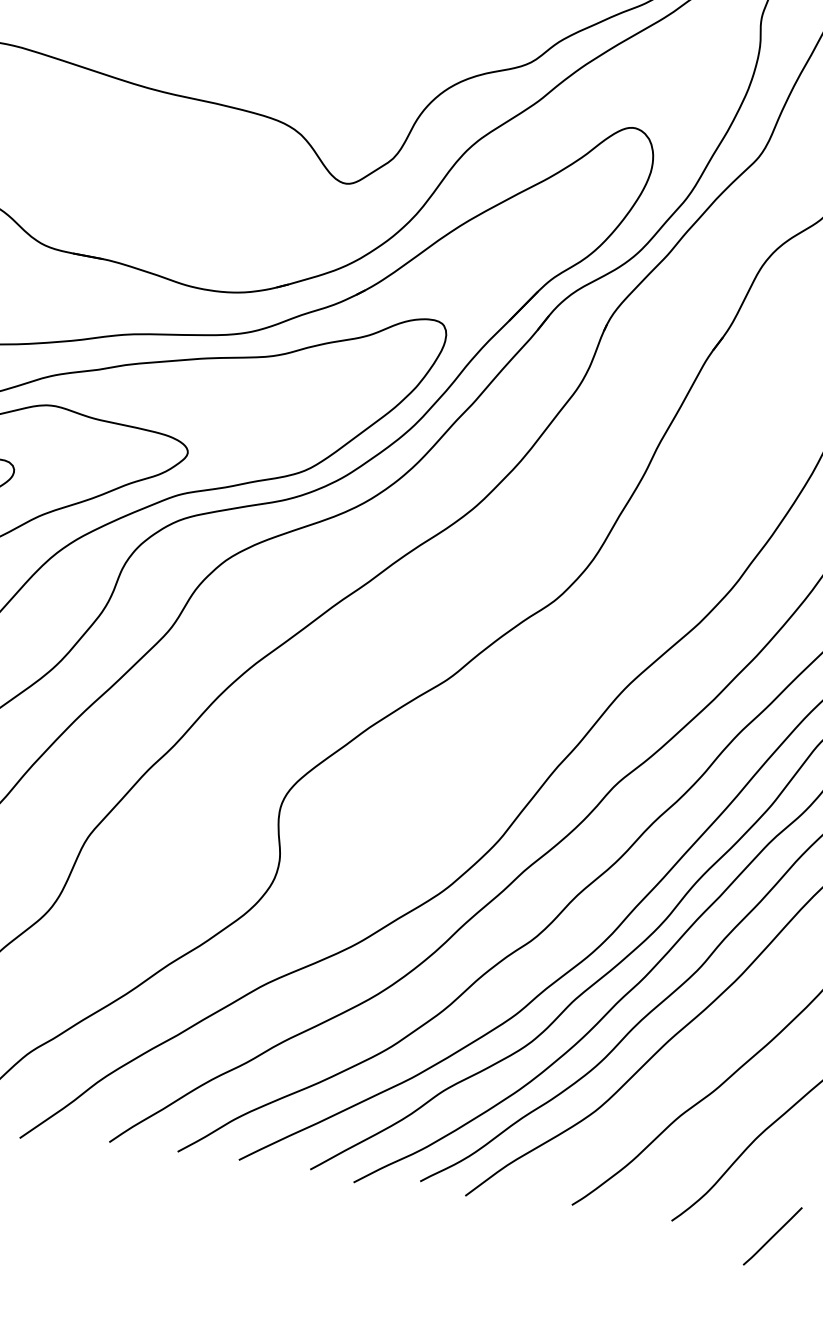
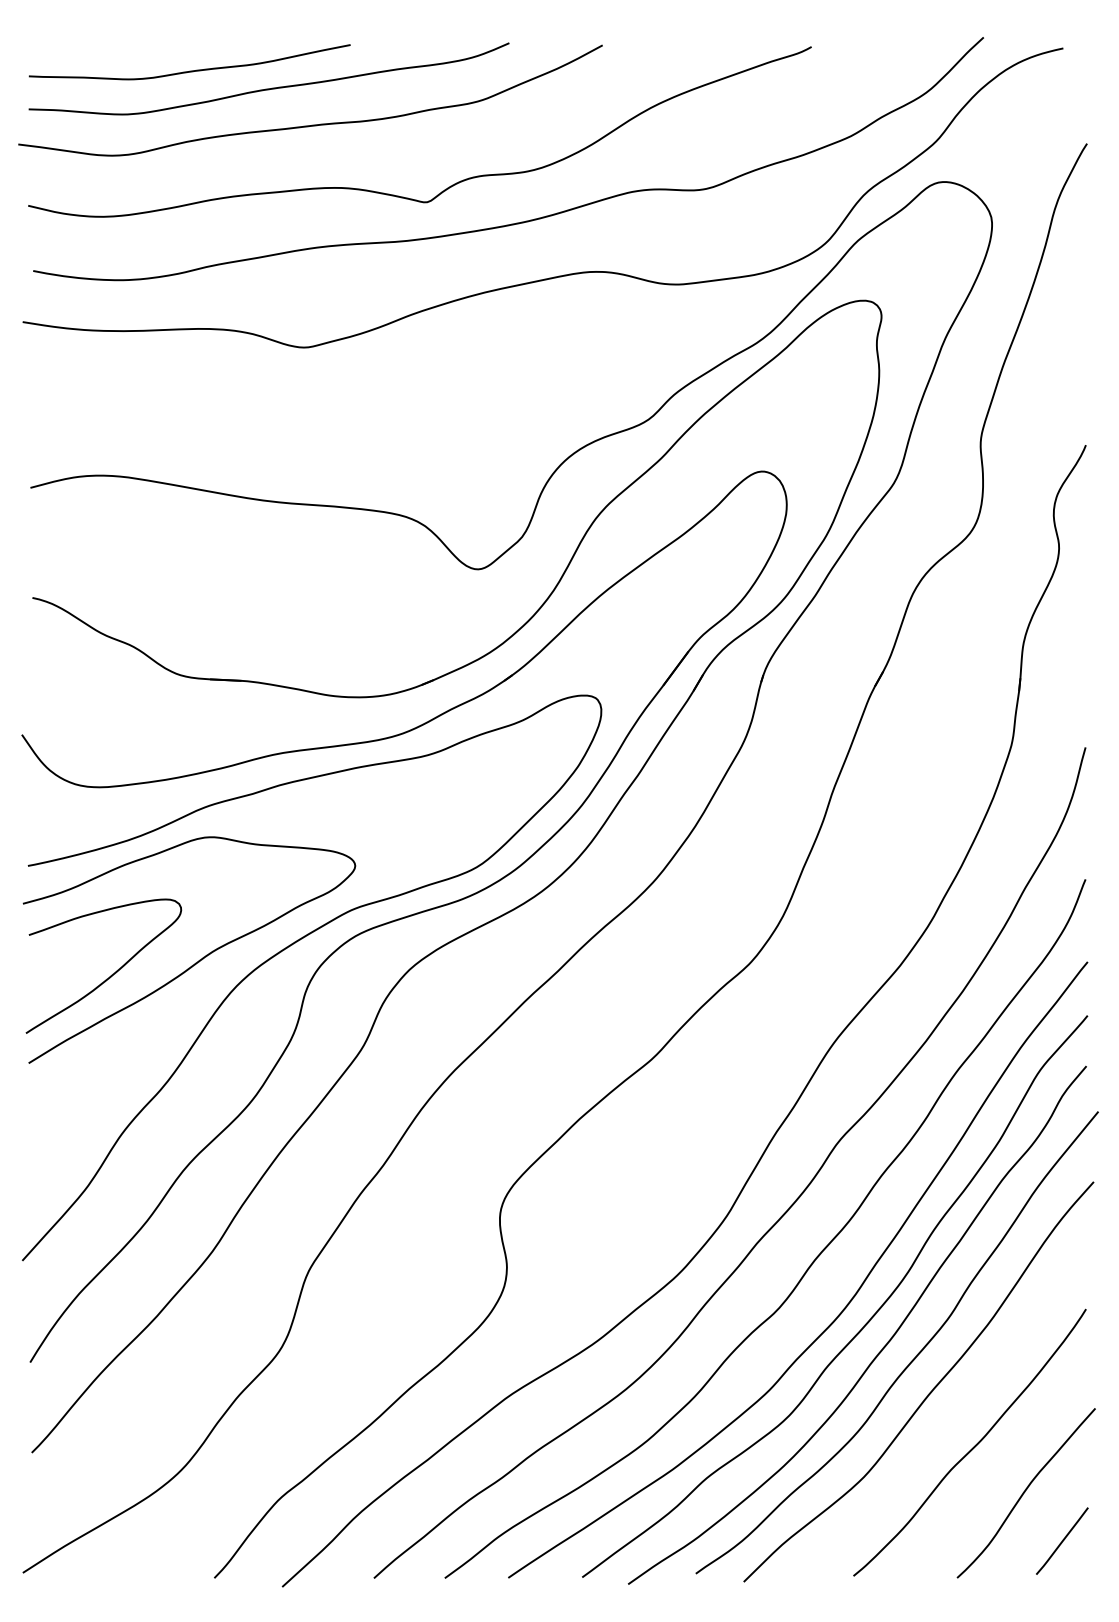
line: (773, 1235) -> (1062, 1540), moved

